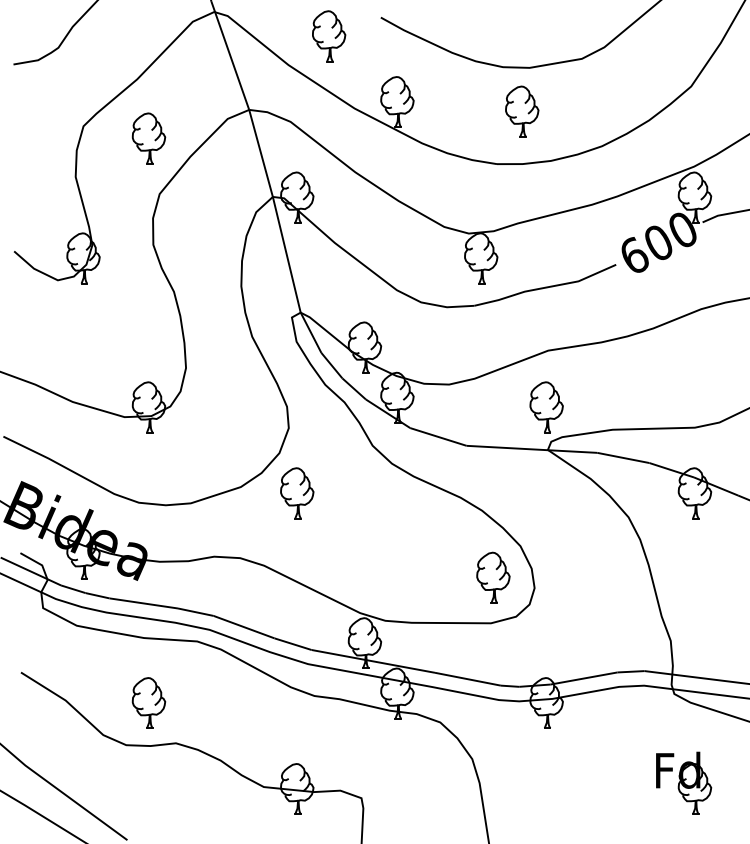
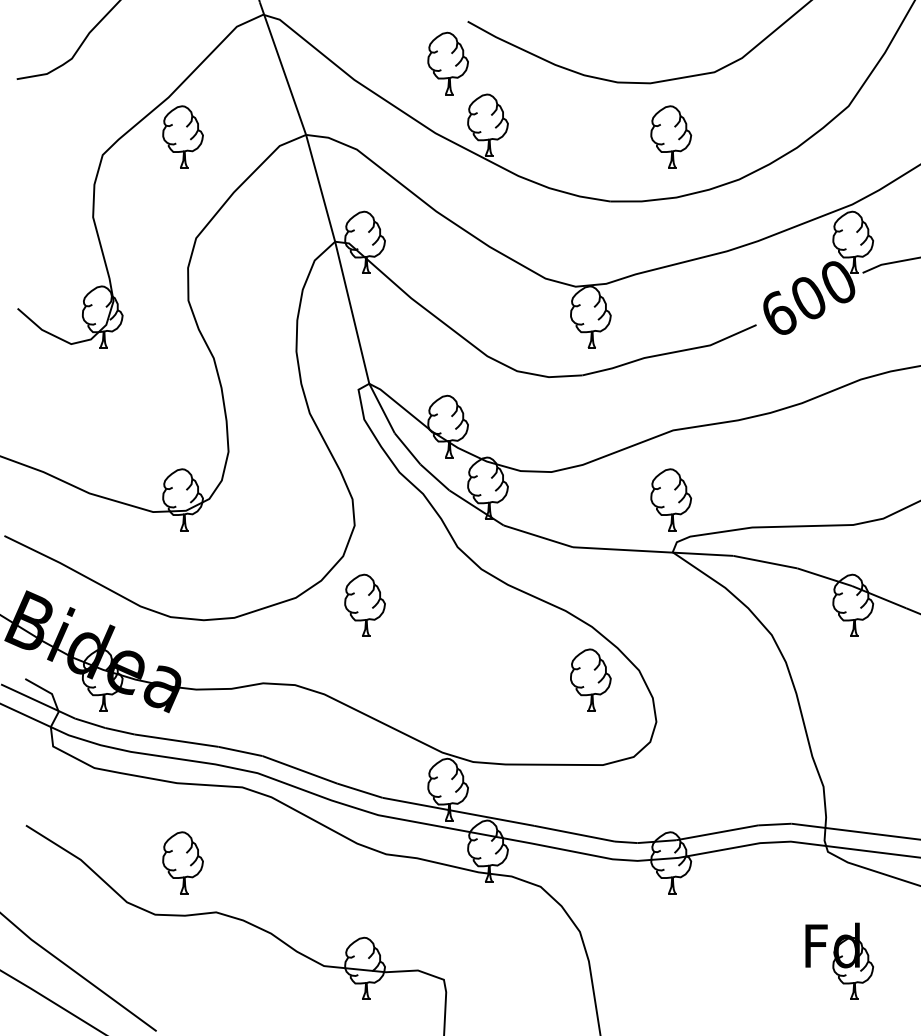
part: (328, 36) -> (447, 63), moved
part: (522, 111) -> (671, 136), moved
part: (148, 138) -> (182, 136), moved
part: (493, 577) -> (590, 679), moved

